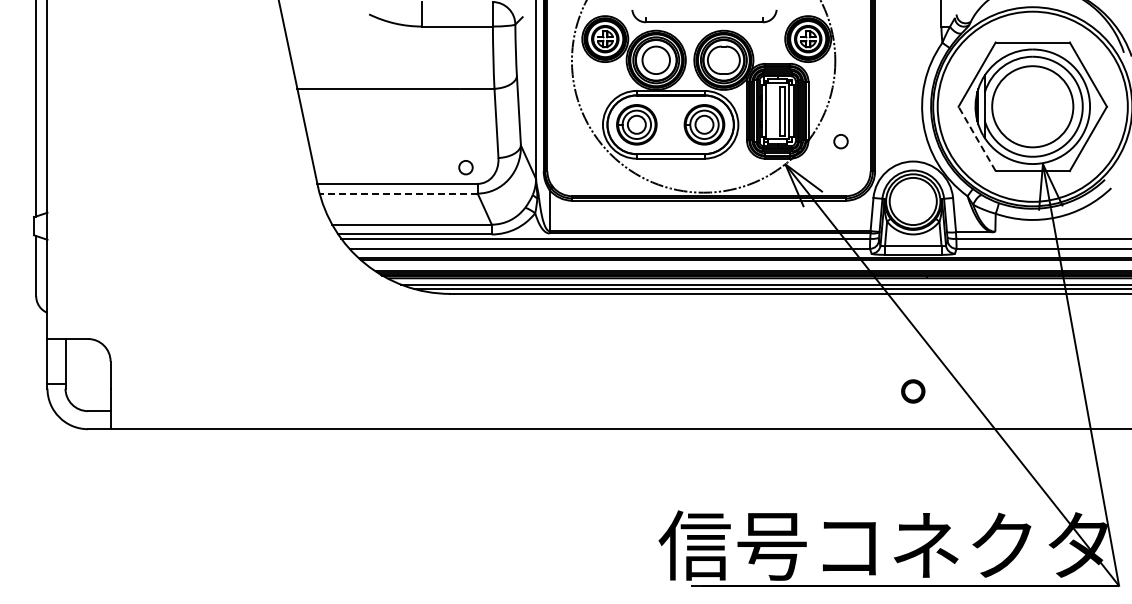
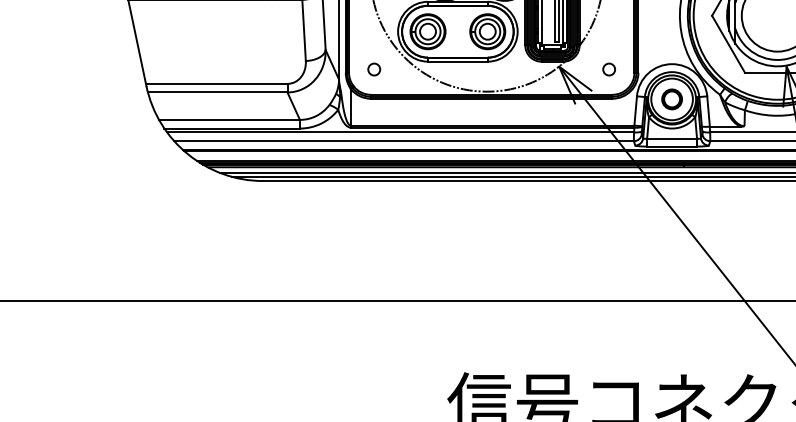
line: (976, 138) -> (727, 43), dashed -> solid
circle: (840, 141) -> (608, 69), moved
circle: (465, 167) -> (373, 69), moved
line: (398, 193) -> (217, 92), dashed -> solid
part: (913, 391) -> (672, 99), moved

